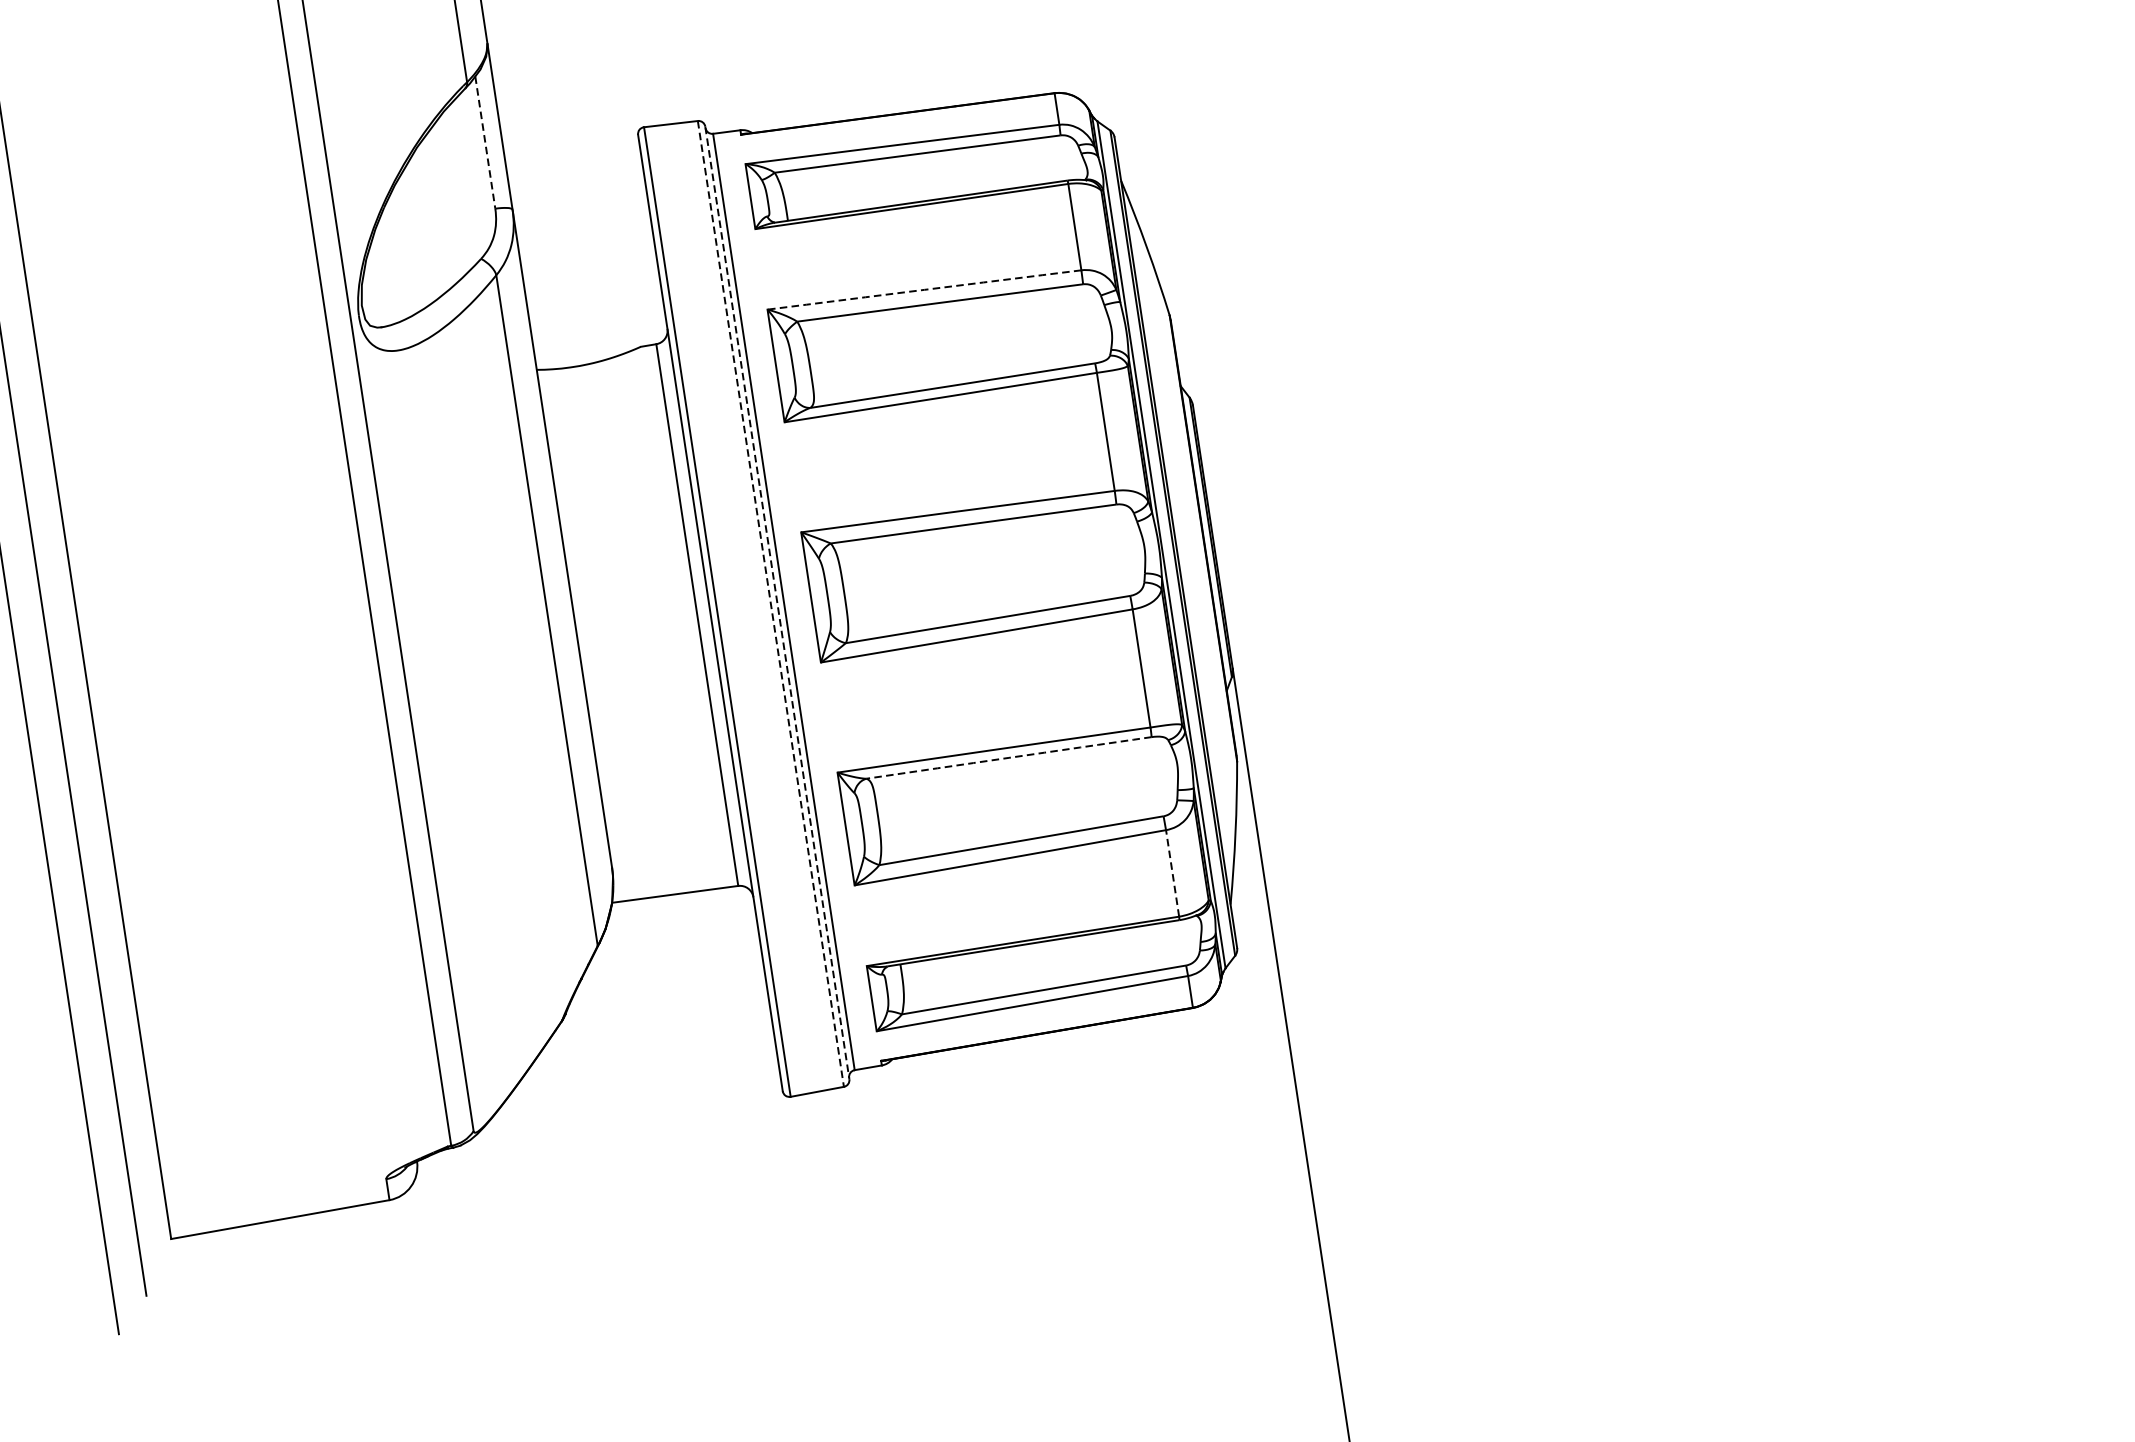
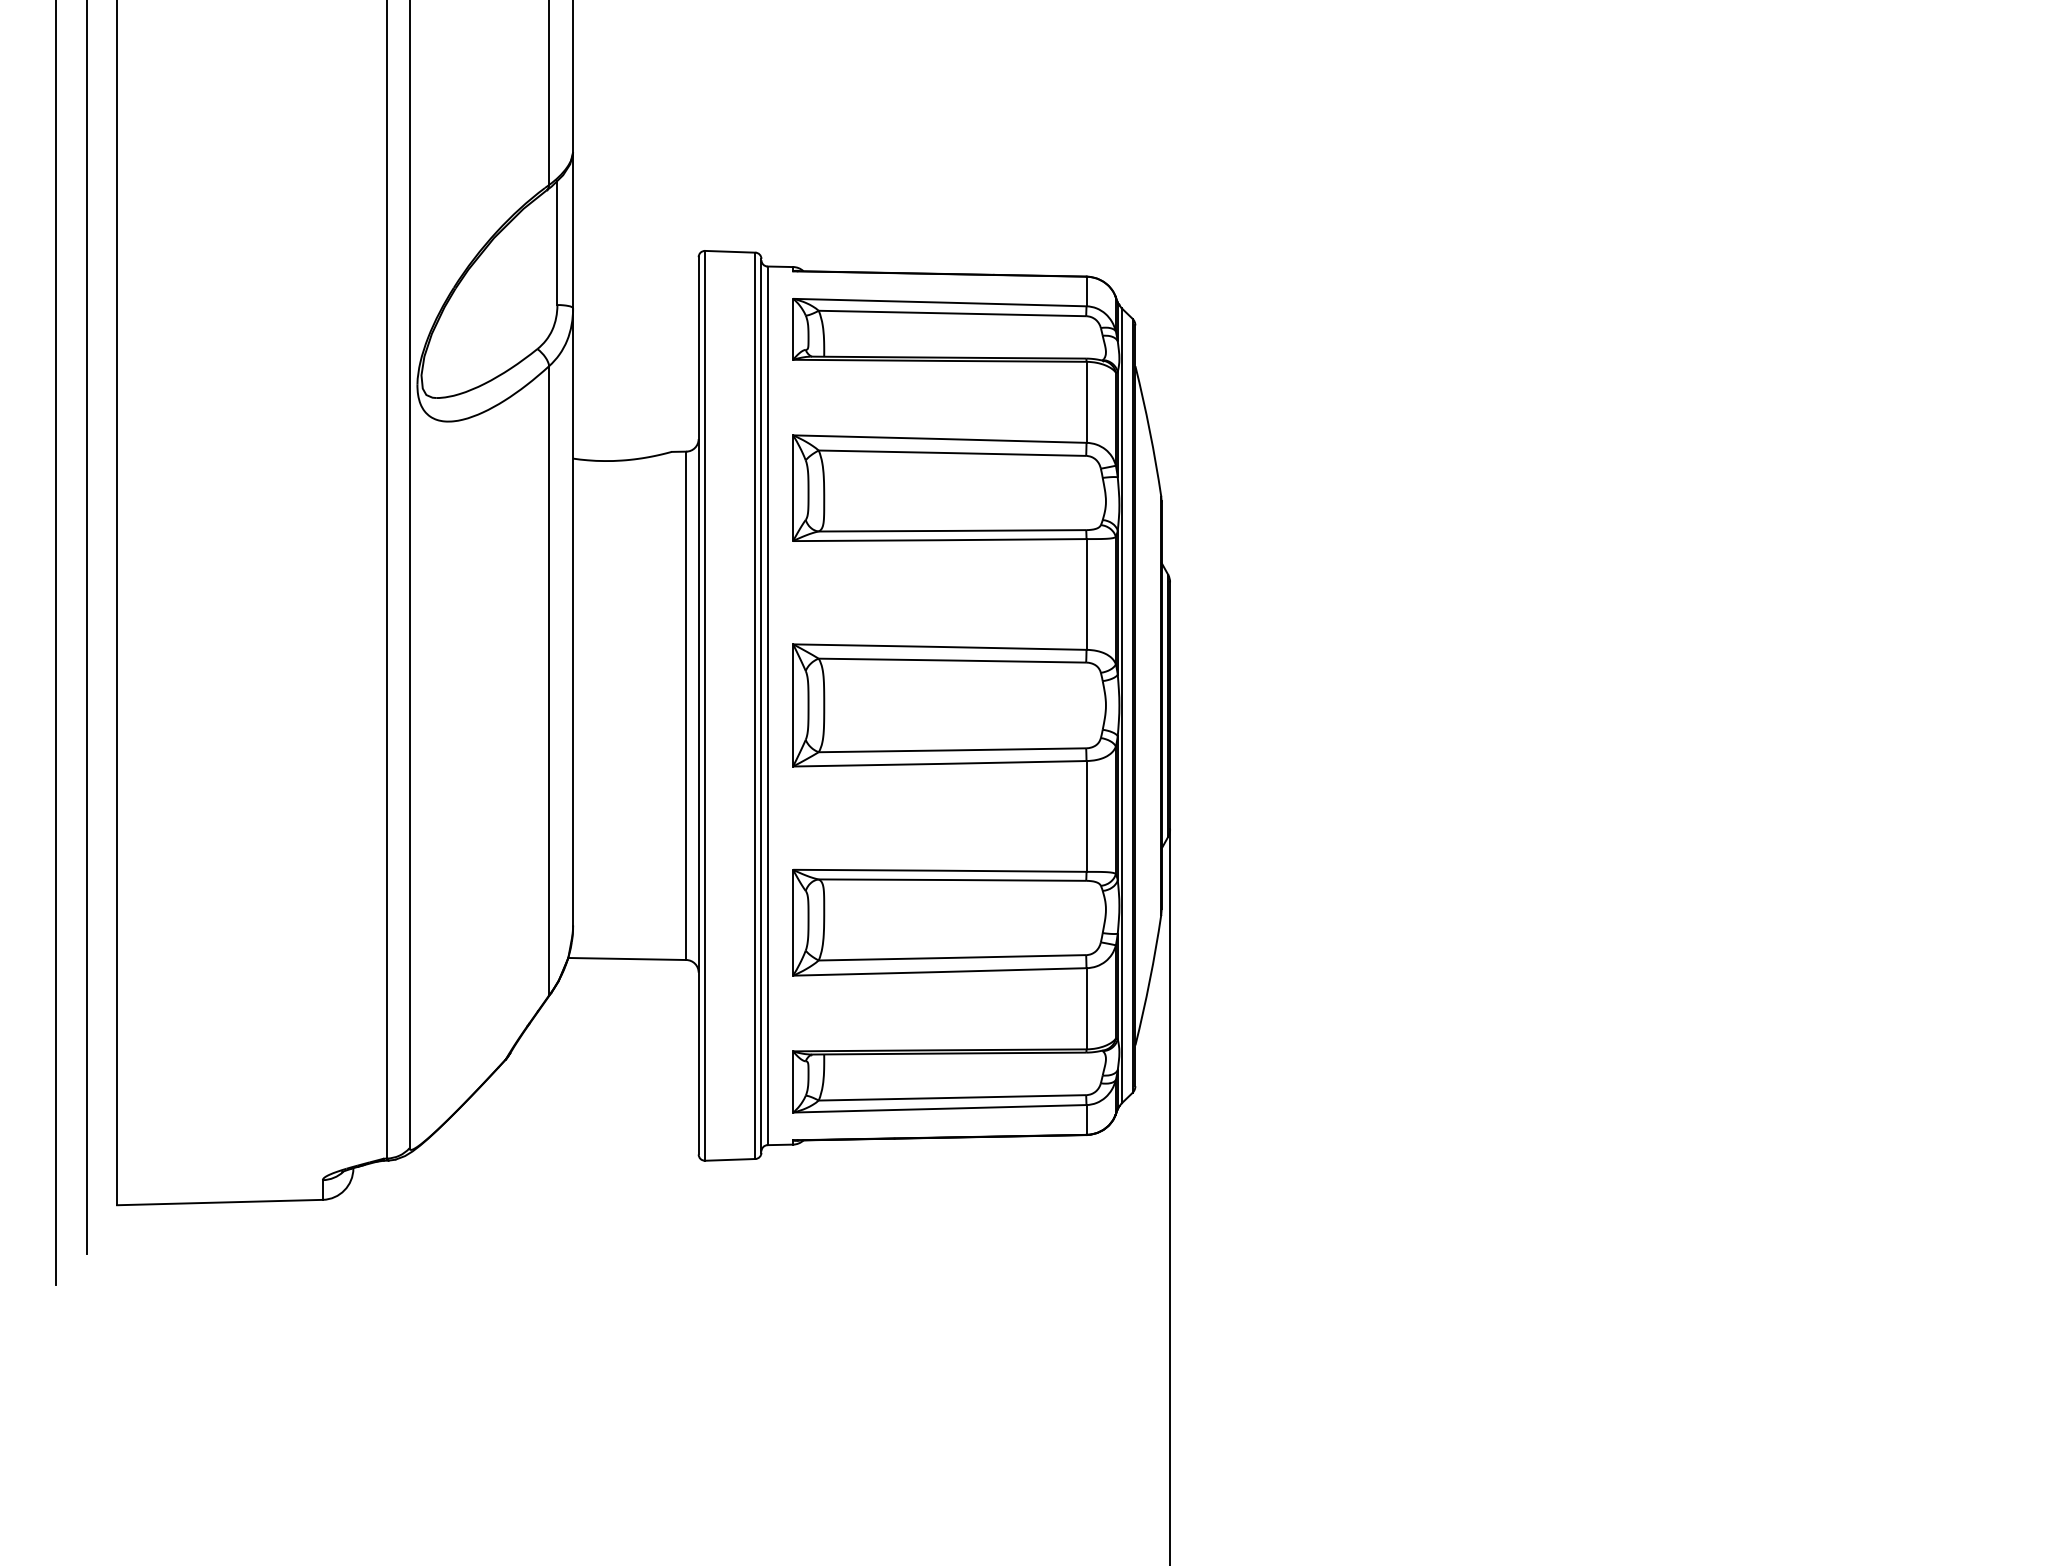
line: (485, 143) -> (557, 243), dashed -> solid
arc: (924, 290) -> (939, 439), dashed -> solid
line: (777, 602) -> (761, 705), dashed -> solid
line: (771, 604) -> (755, 706), dashed -> solid
arc: (1009, 758) -> (952, 880), dashed -> solid
line: (1172, 873) -> (1086, 1008), dashed -> solid

